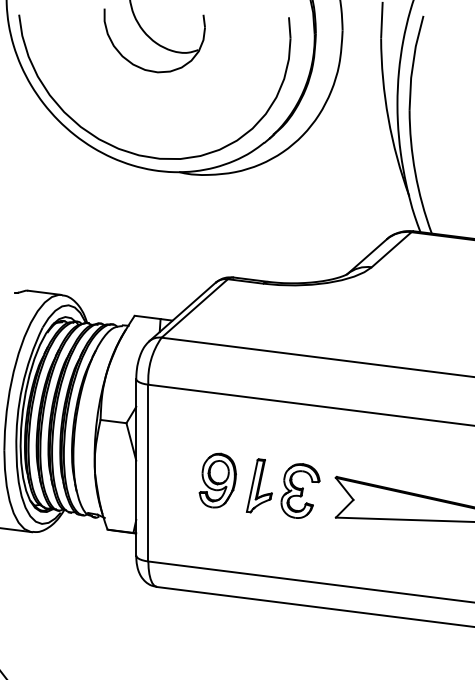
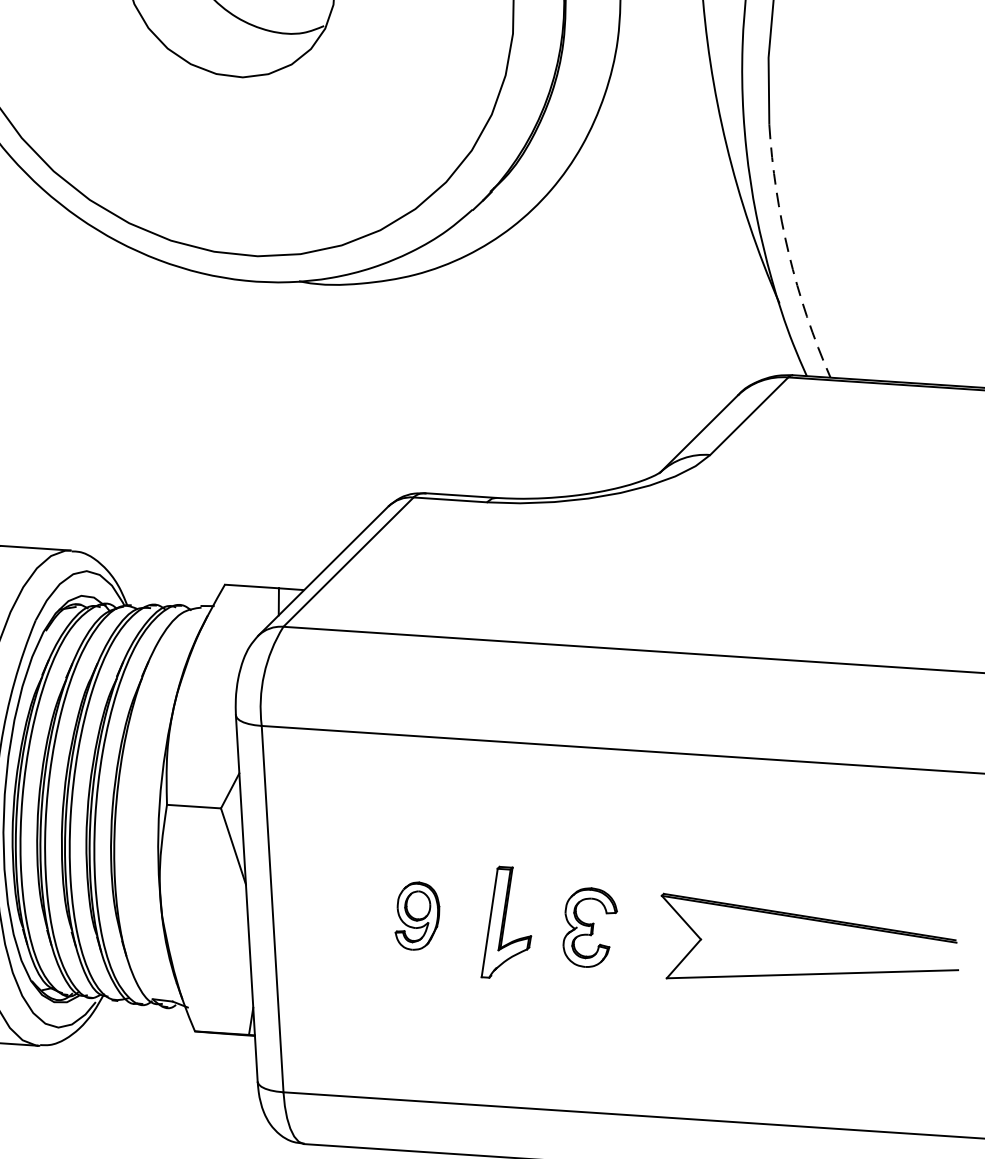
arc: (415, 172) -> (789, 253), solid -> dashed
part: (217, 480) -> (416, 915), size x0.6
part: (300, 490) -> (590, 926), size x0.7

